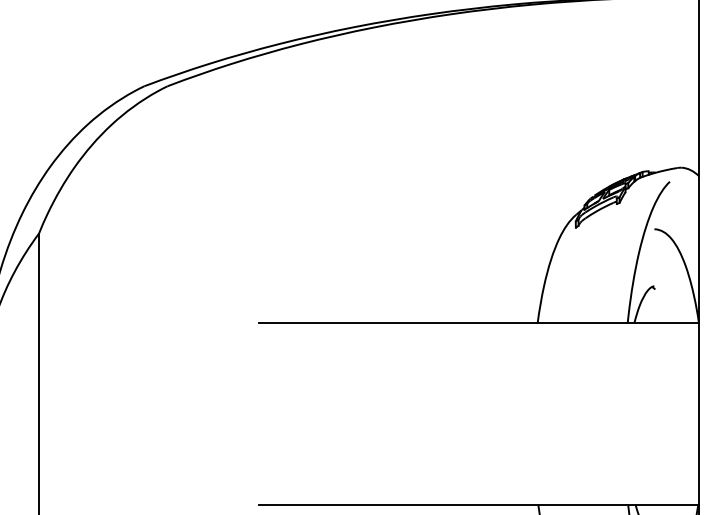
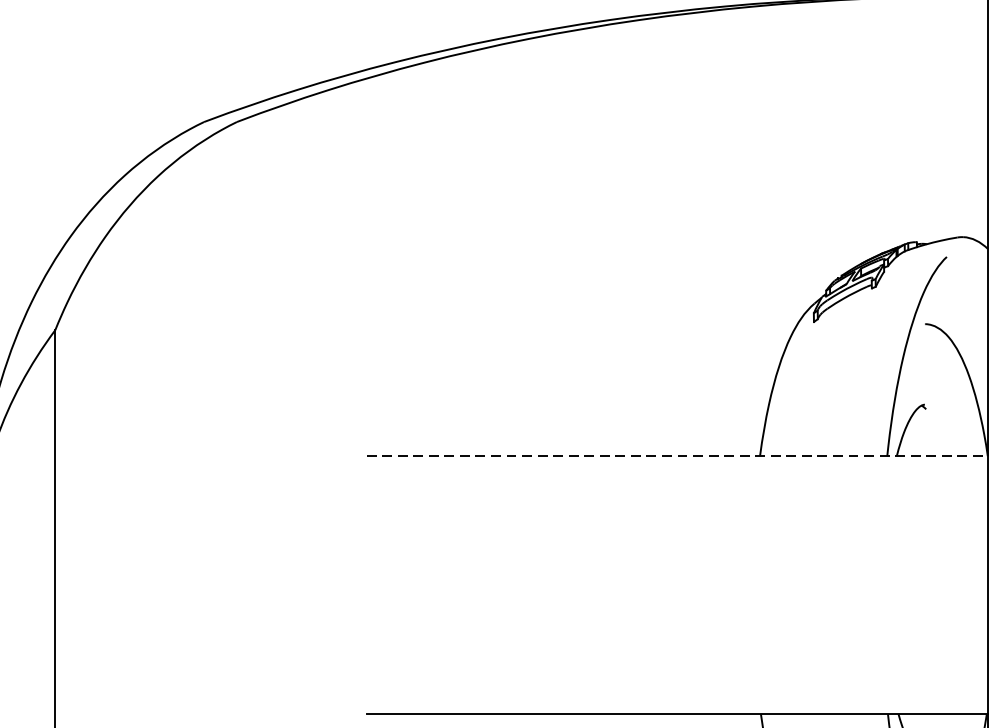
line: (479, 322) -> (677, 455), solid -> dashed

